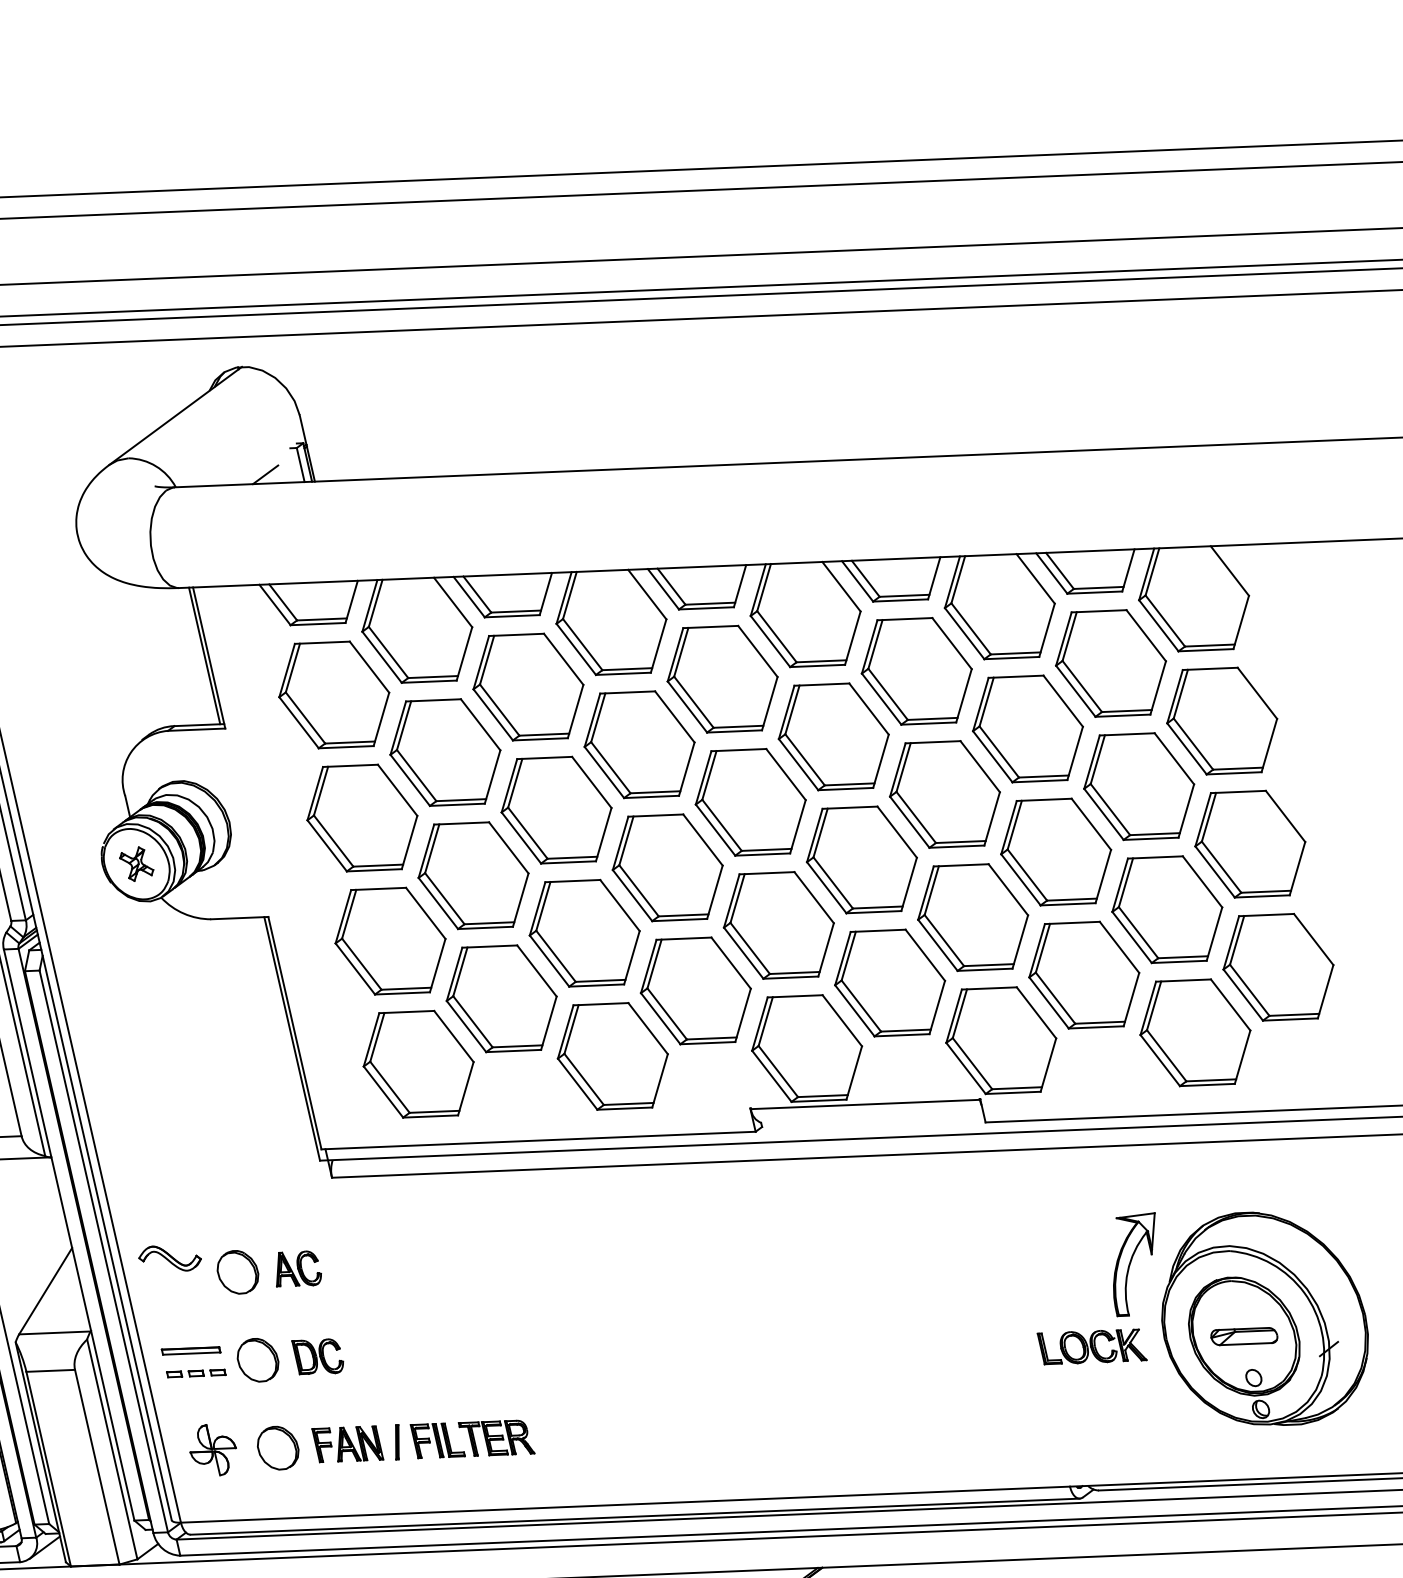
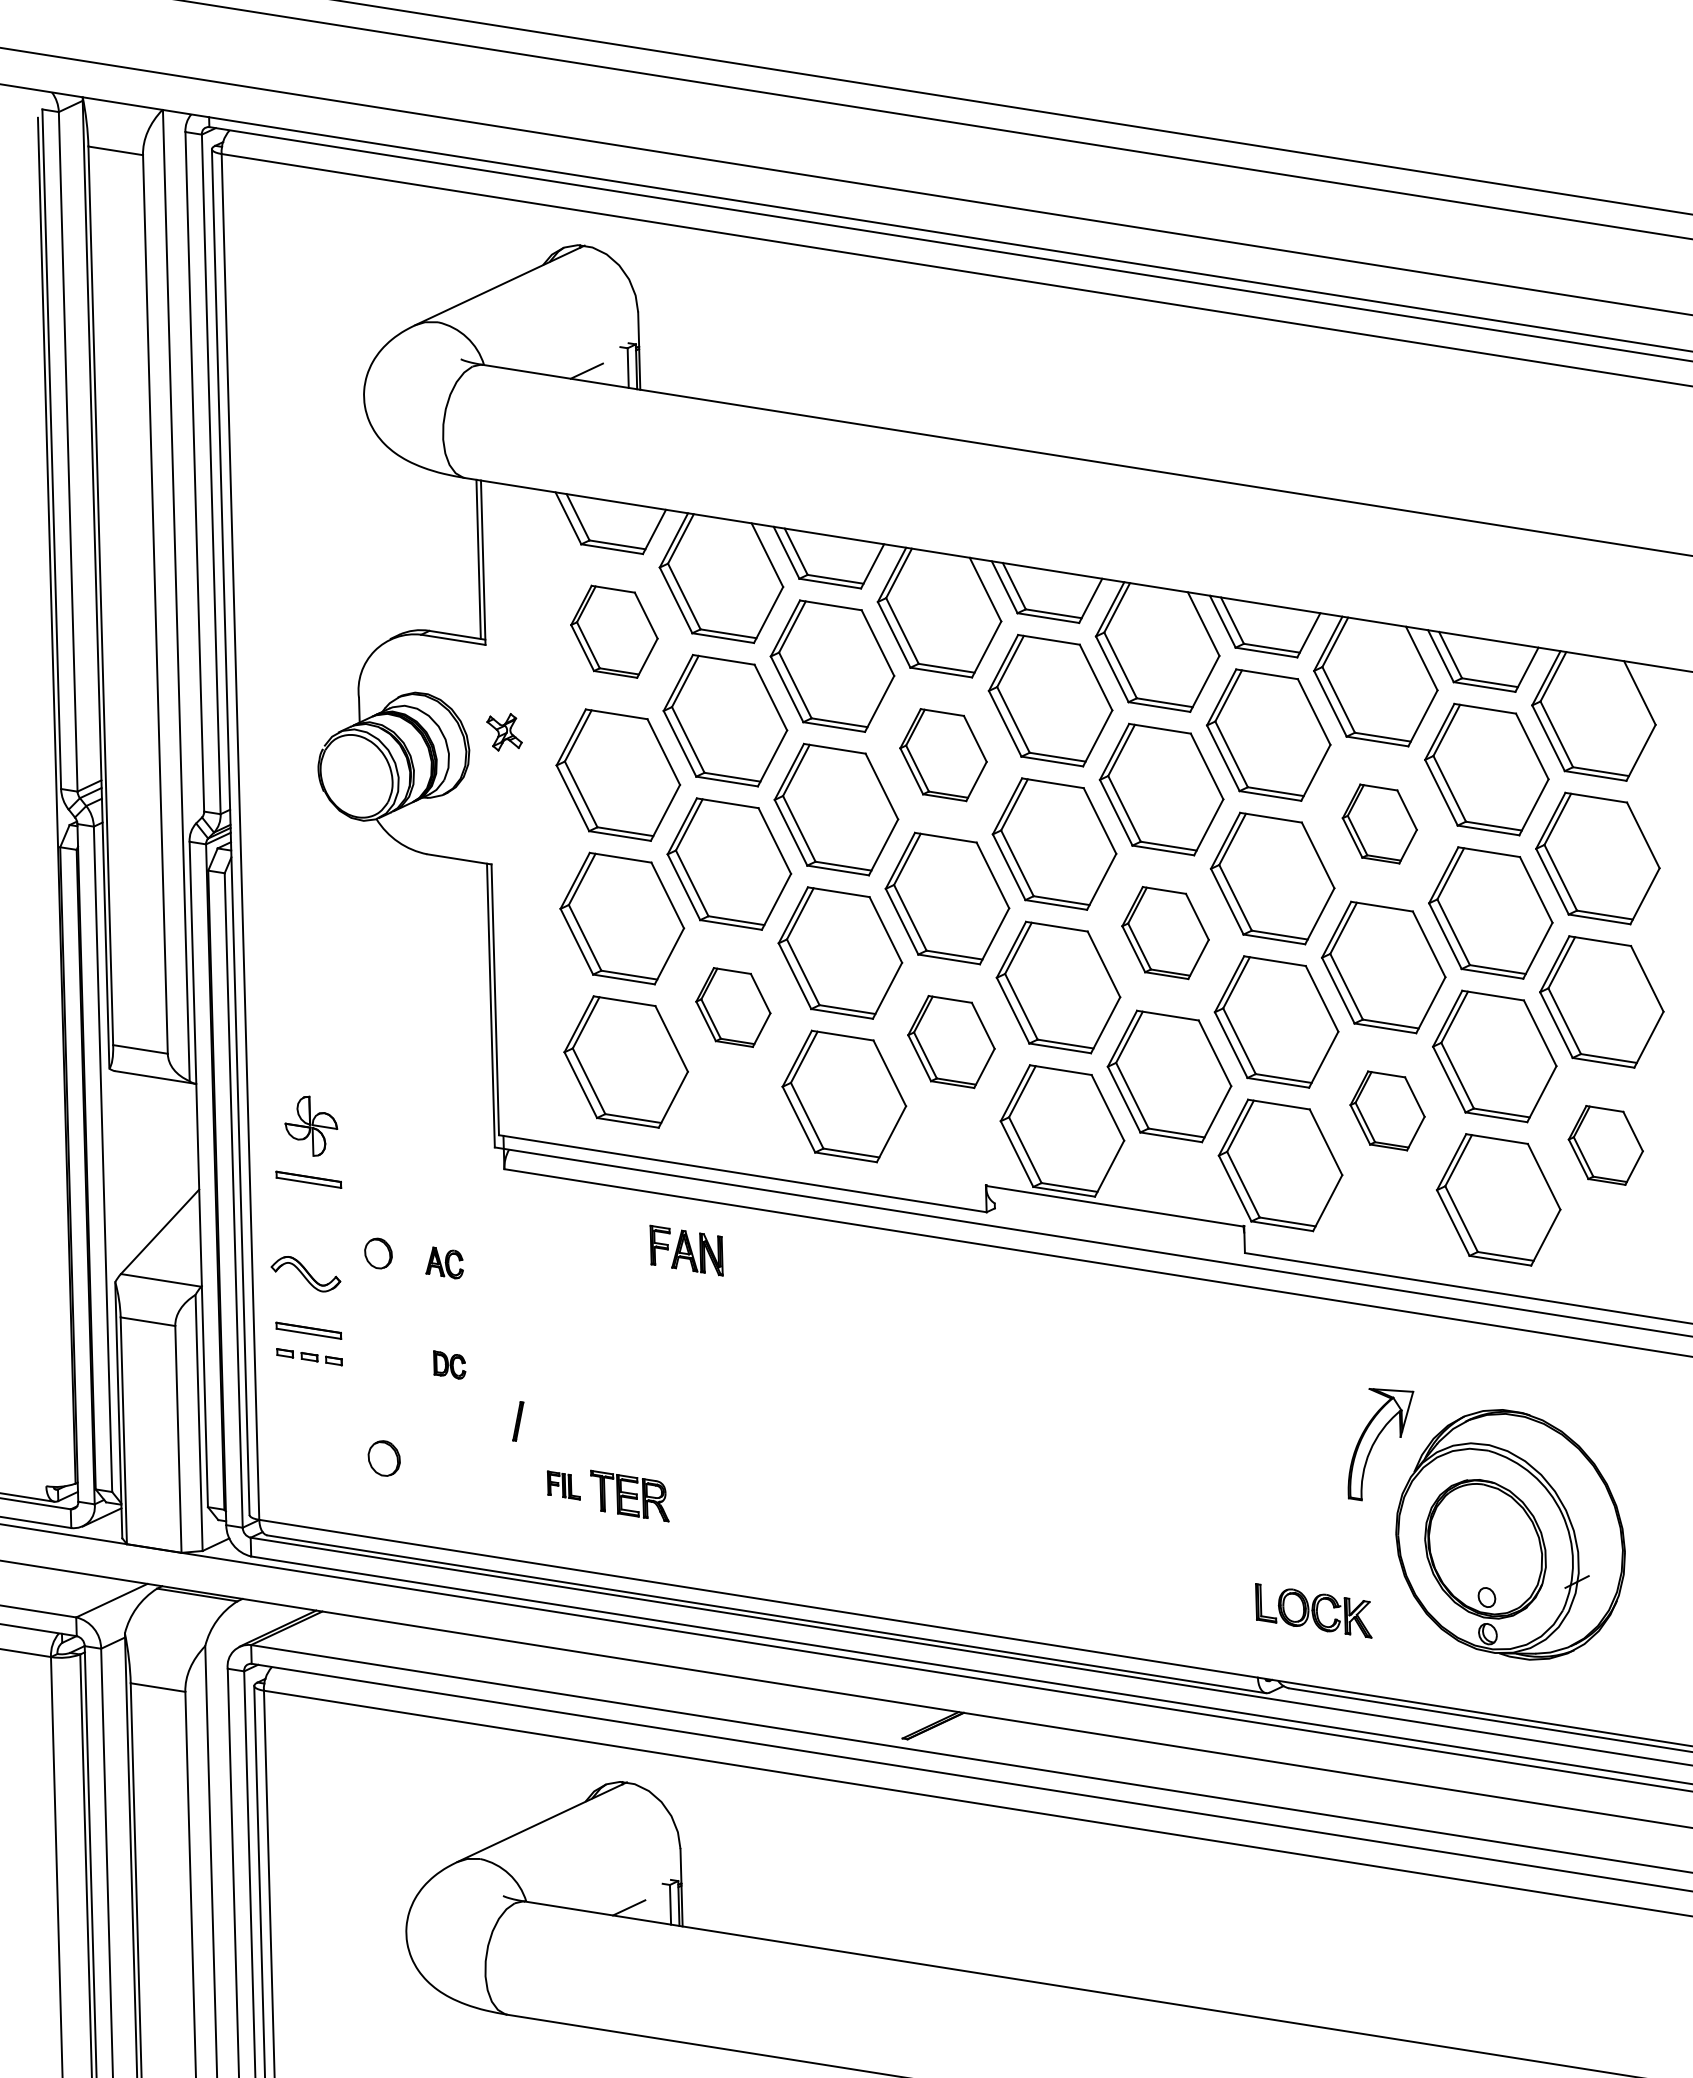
part: (334, 694) -> (614, 631), size x0.7
part: (1027, 728) -> (1379, 823), size x0.6
part: (639, 744) -> (943, 754), size x0.7
part: (861, 859) -> (1165, 932), size x0.7
part: (136, 864) -> (504, 732), moved
part: (1278, 967) -> (1605, 1145), size x0.6
part: (1084, 974) -> (1387, 1110), size x0.6
part: (695, 990) -> (951, 1041), size x0.7
part: (501, 998) -> (733, 1007), size x0.6
part: (164, 1220) -> (308, 1179), added
part: (169, 1258) -> (305, 1274), moved
part: (296, 1268) -> (444, 1262), size x0.7
part: (237, 1272) -> (378, 1253), size x0.6
part: (1244, 1335) -> (1485, 1548), removed
part: (1091, 1346) -> (1313, 1610), moved
part: (318, 1355) -> (449, 1364), size x0.6
part: (258, 1359) -> (381, 1355), removed
part: (437, 1440) -> (563, 1485), size x0.6
part: (397, 1442) -> (518, 1421), moved
part: (347, 1444) -> (686, 1250), moved
part: (278, 1448) -> (384, 1458), size x0.7
part: (213, 1449) -> (311, 1125), moved

